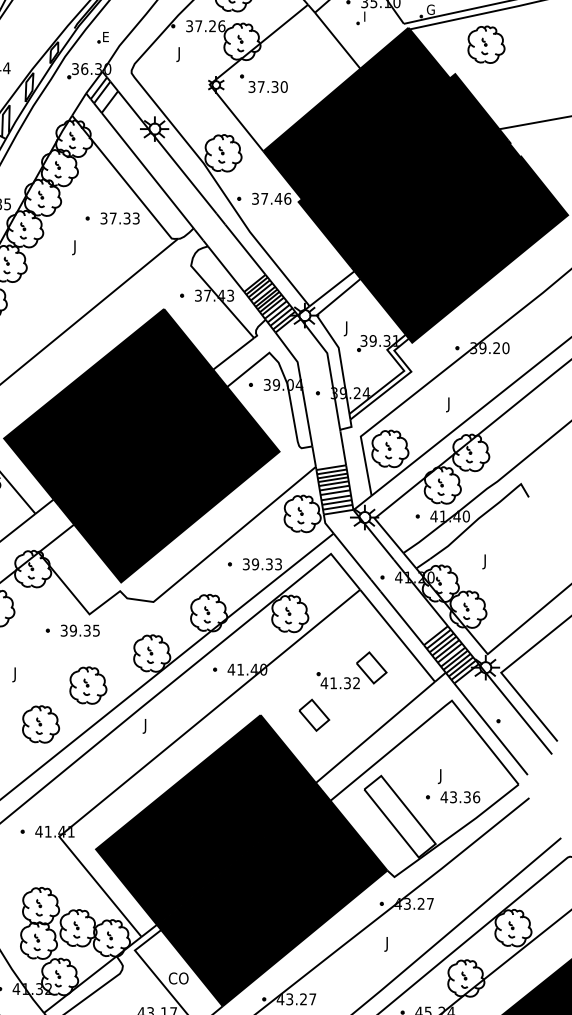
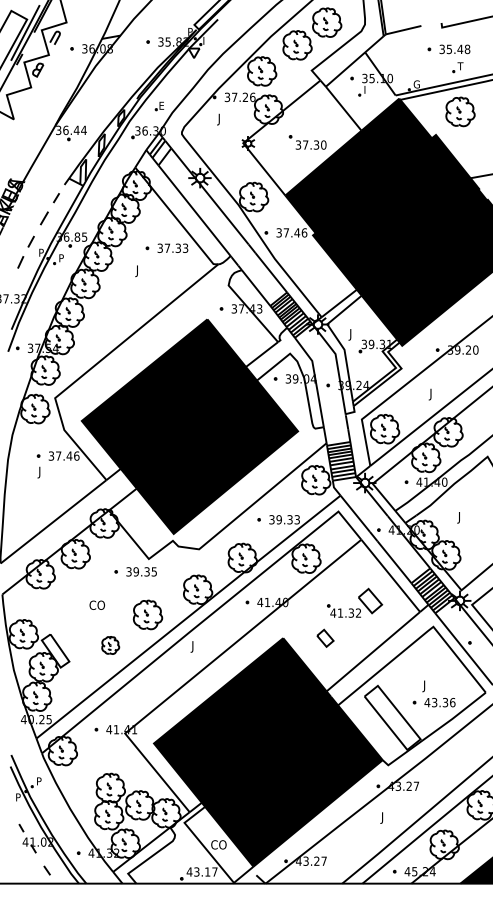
part: (263, 83) -> (307, 142), moved
text: (22, 674) -> (96, 606), J -> CO
part: (314, 715) -> (325, 638), size x0.7
part: (40, 724) -> (110, 645), size x0.6

